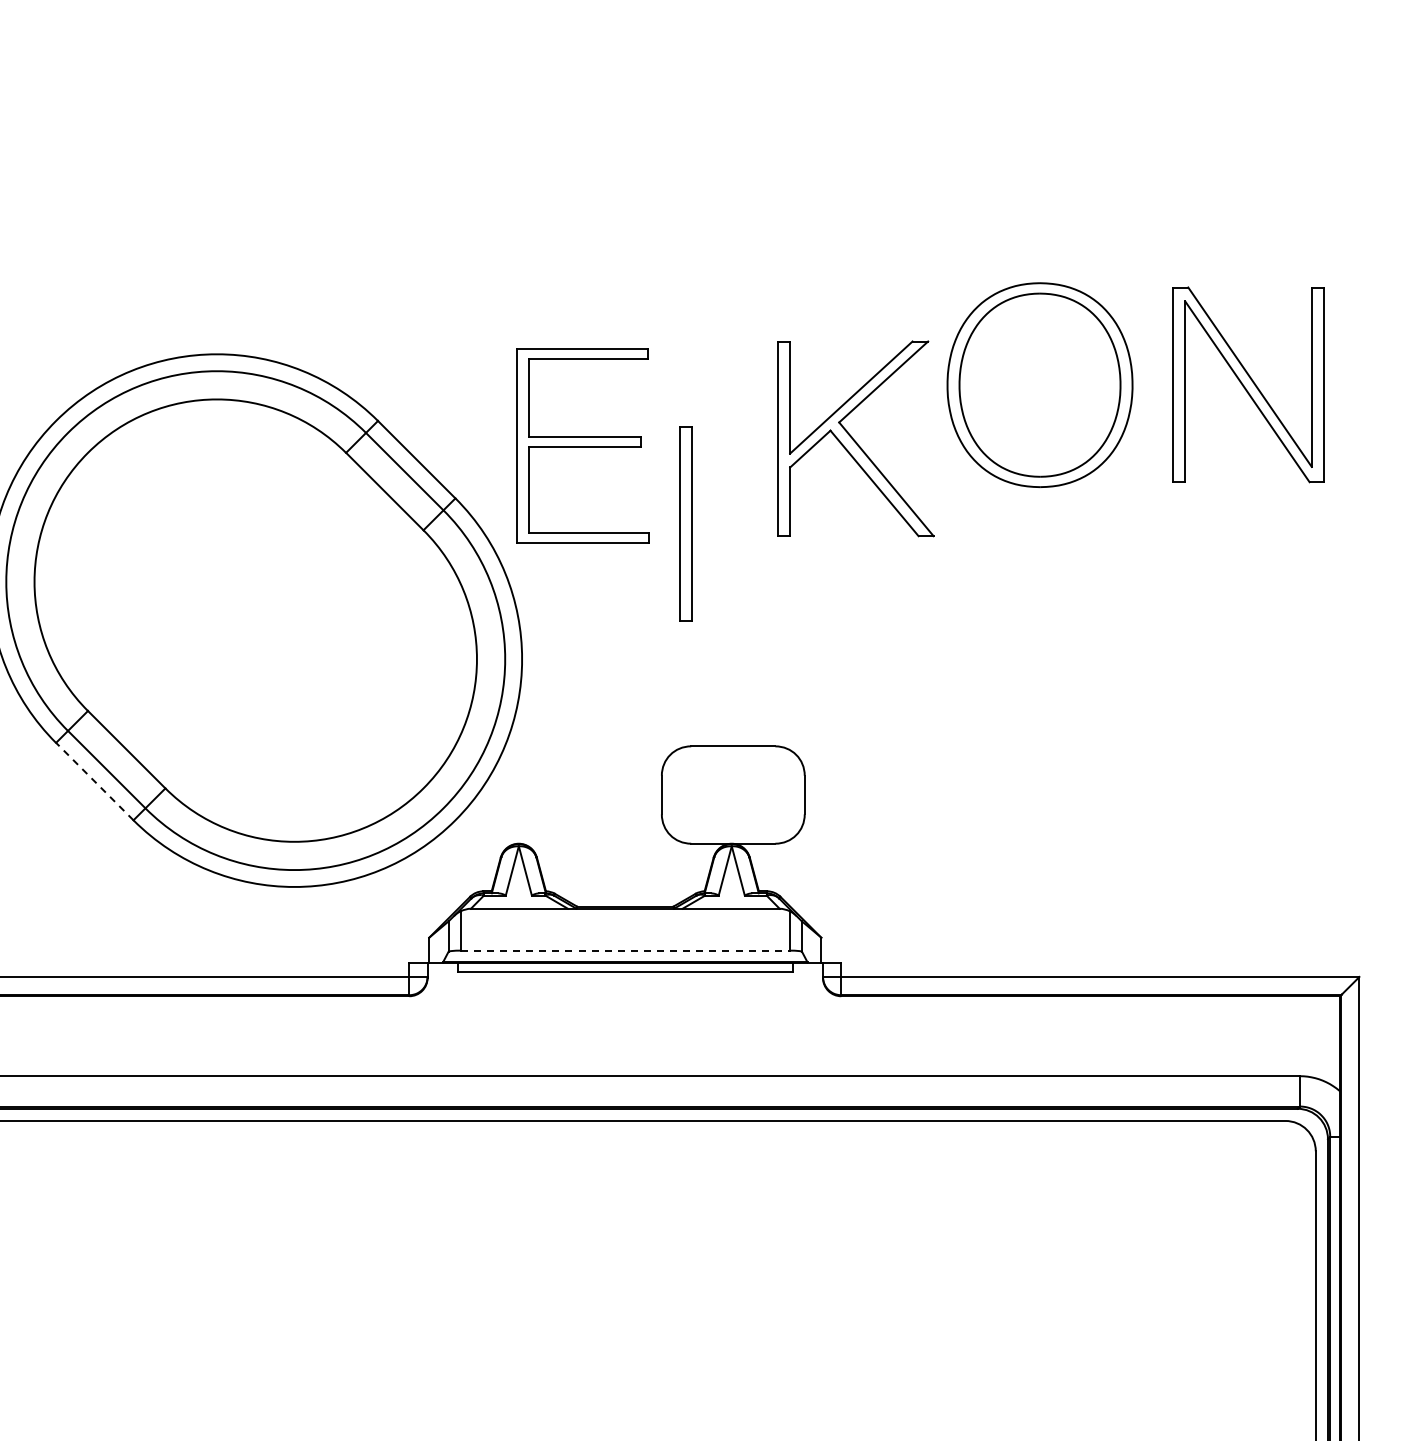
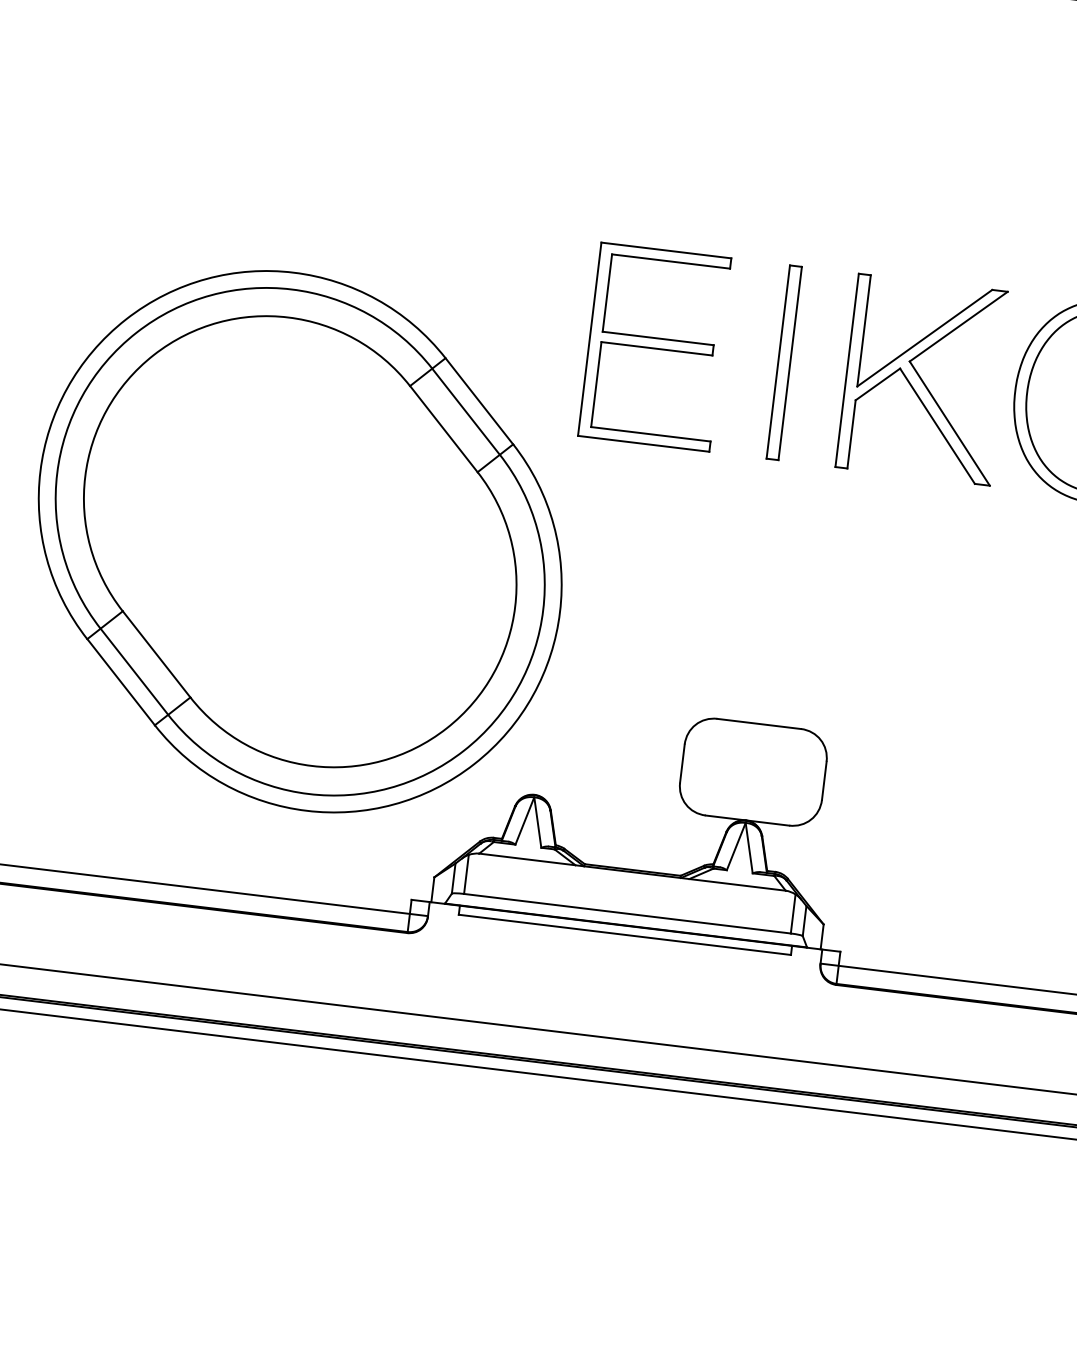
part: (855, 438) -> (923, 379), moved
part: (582, 445) -> (654, 346), moved
part: (685, 523) -> (784, 362), moved
line: (94, 781) -> (120, 682), dashed -> solid
line: (625, 950) -> (627, 913), dashed -> solid

